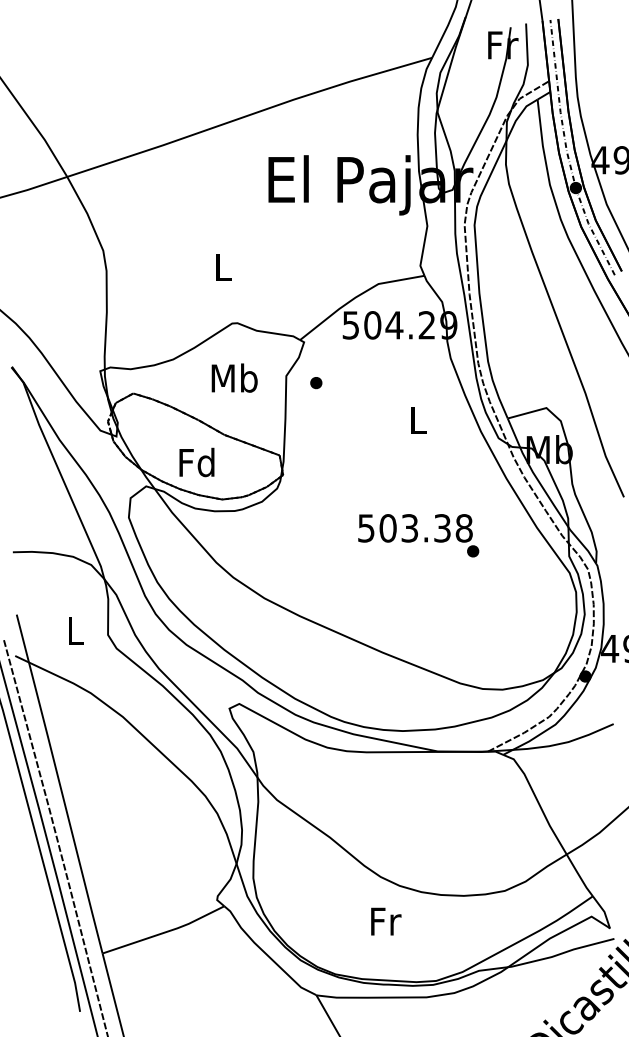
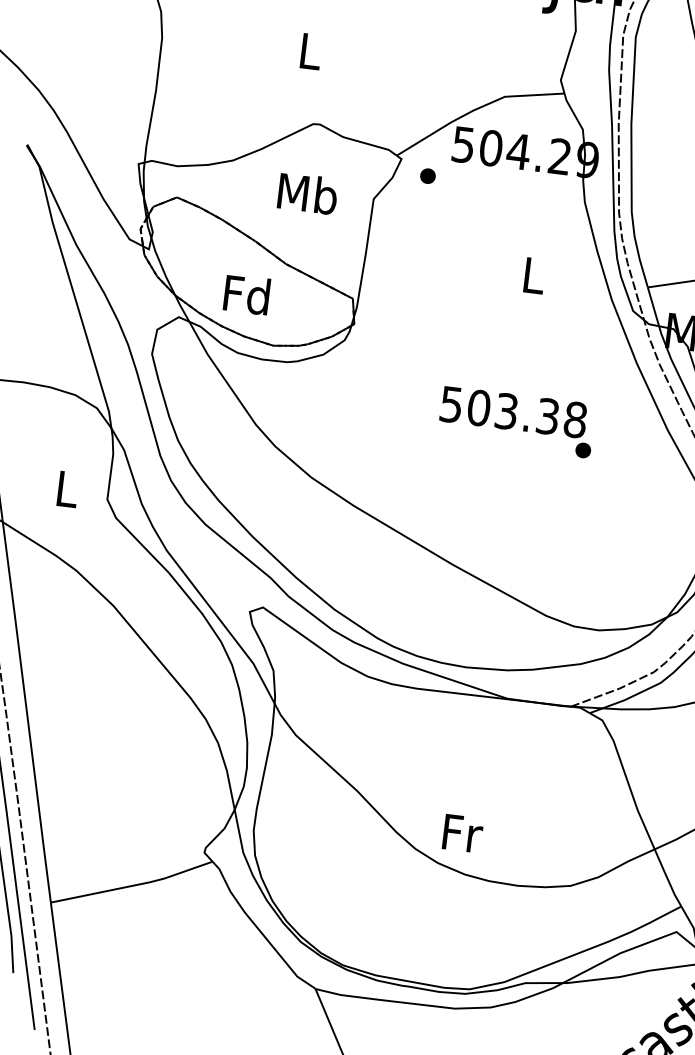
part: (316, 383) -> (428, 176), moved
text: (386, 921) -> (463, 833), moved

